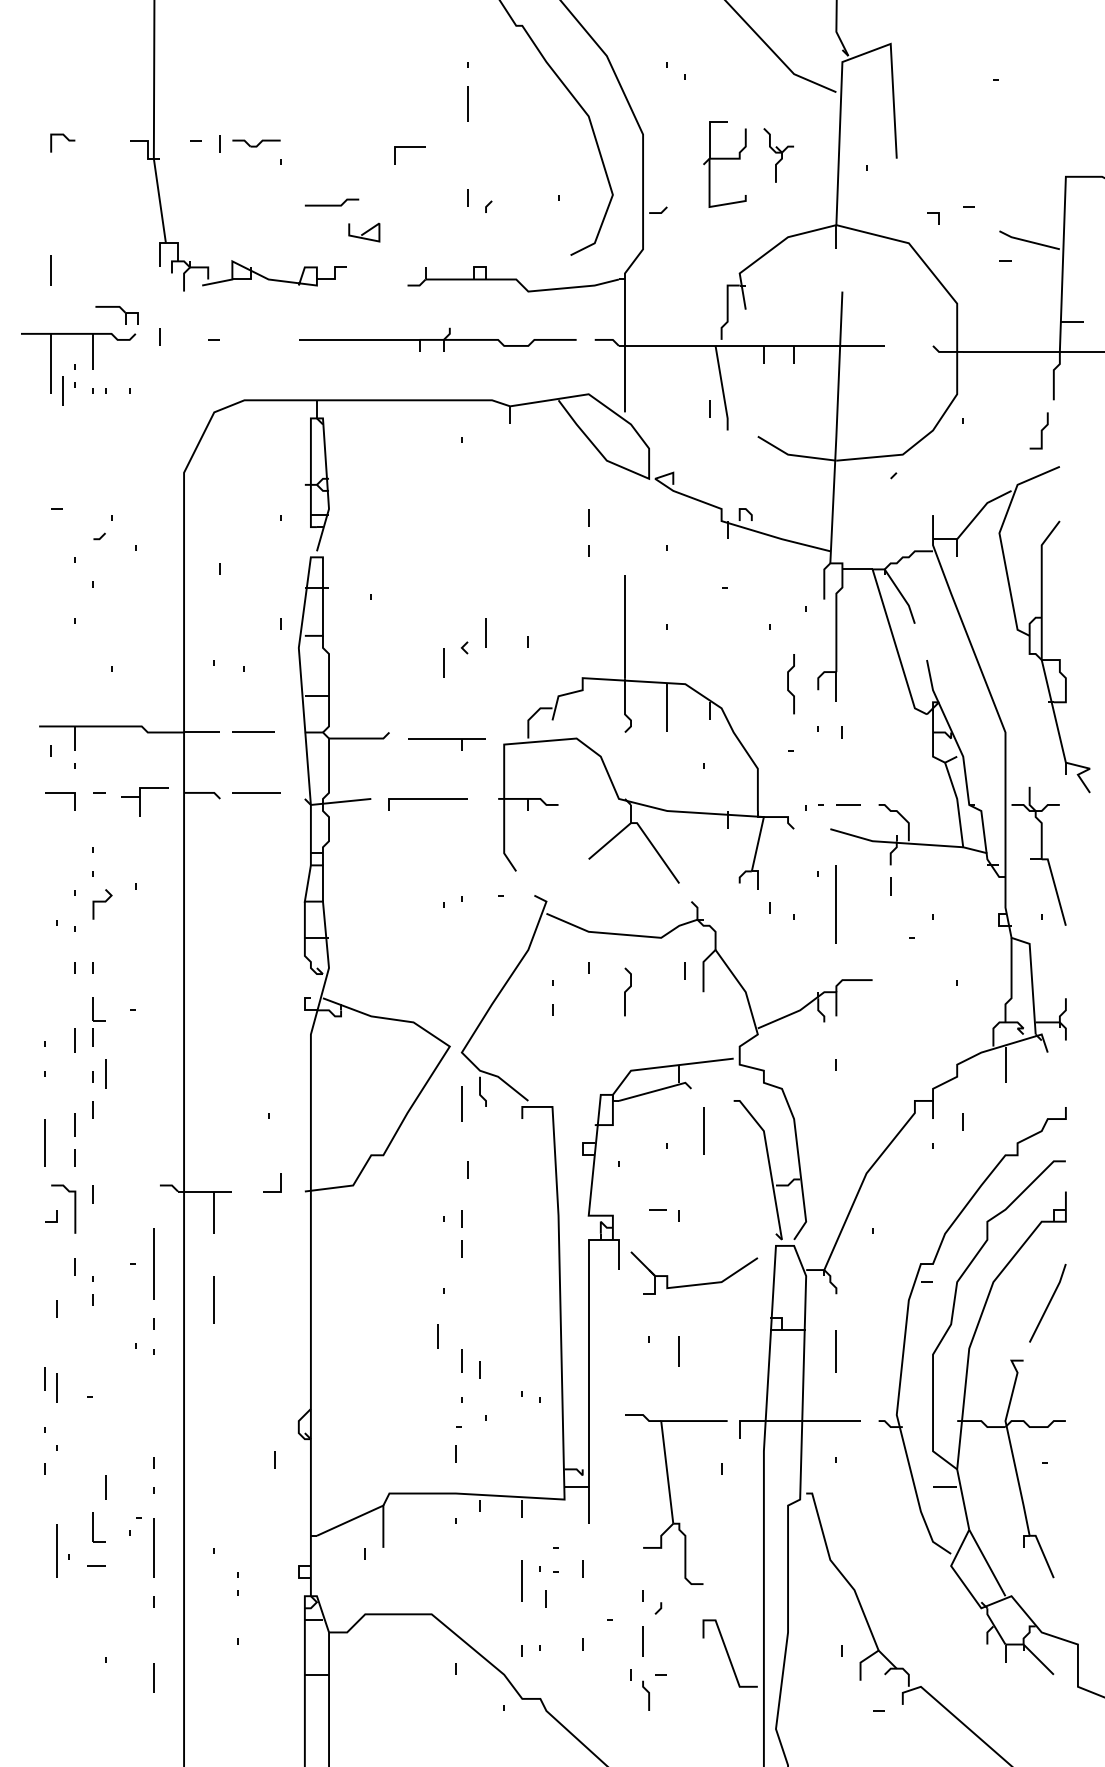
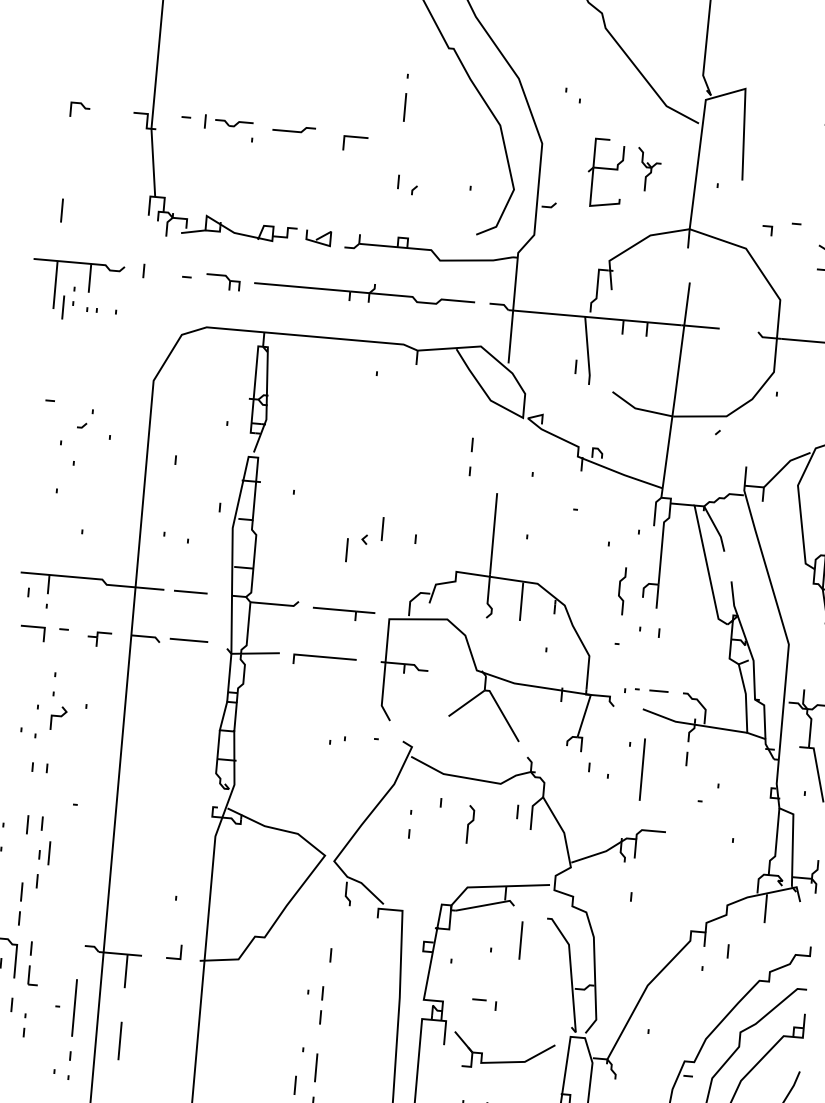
line: (331, 204) -> (293, 130), moved
line: (364, 232) -> (318, 237), moved
part: (121, 310) -> (227, 278), moved
part: (144, 801) -> (99, 639), size x0.62
part: (98, 1009) -> (32, 975), moved
line: (461, 1103) -> (315, 1067), moved

